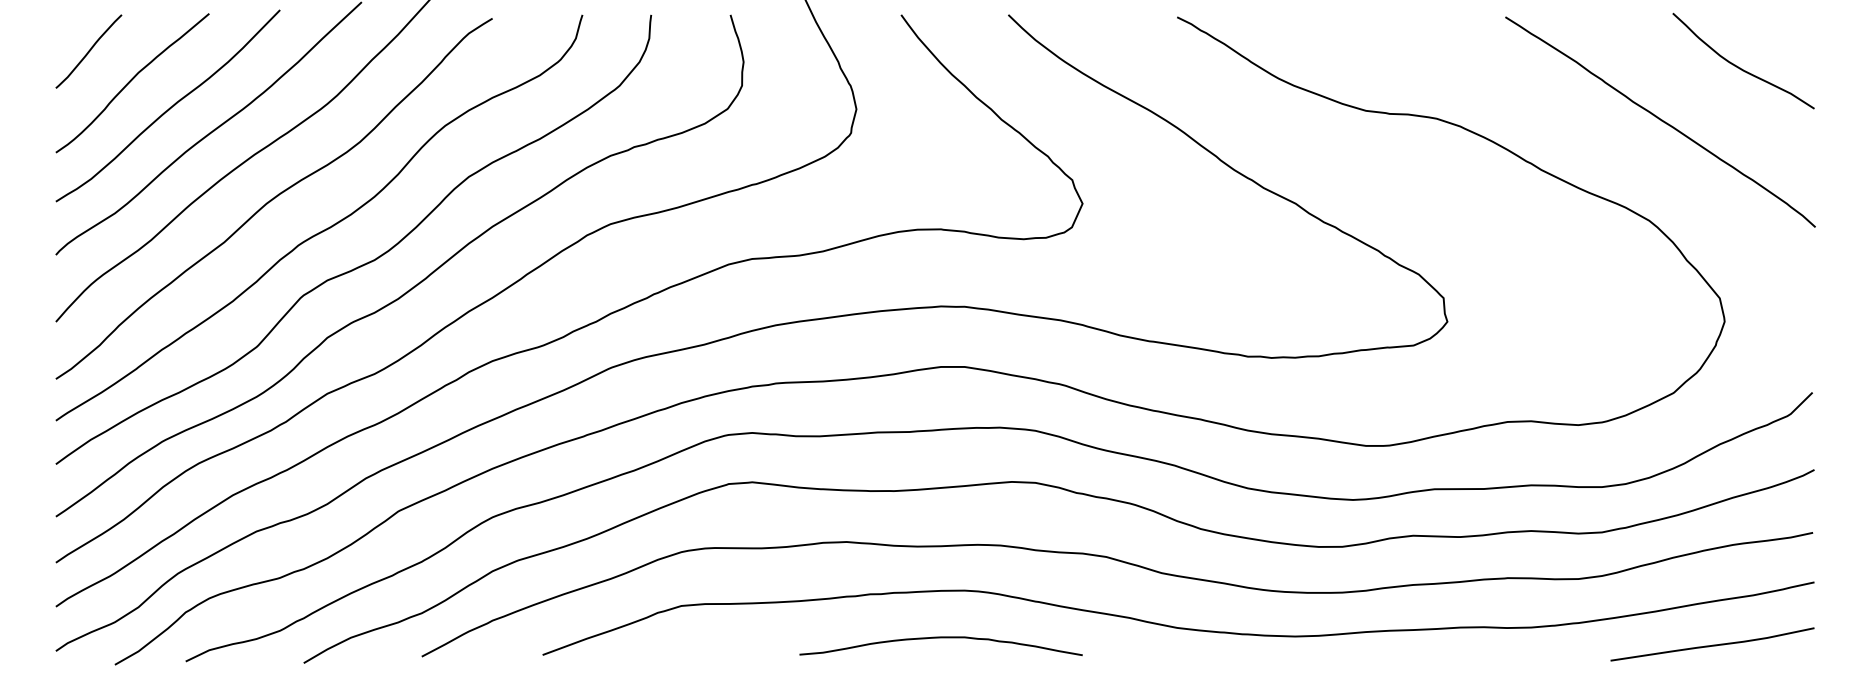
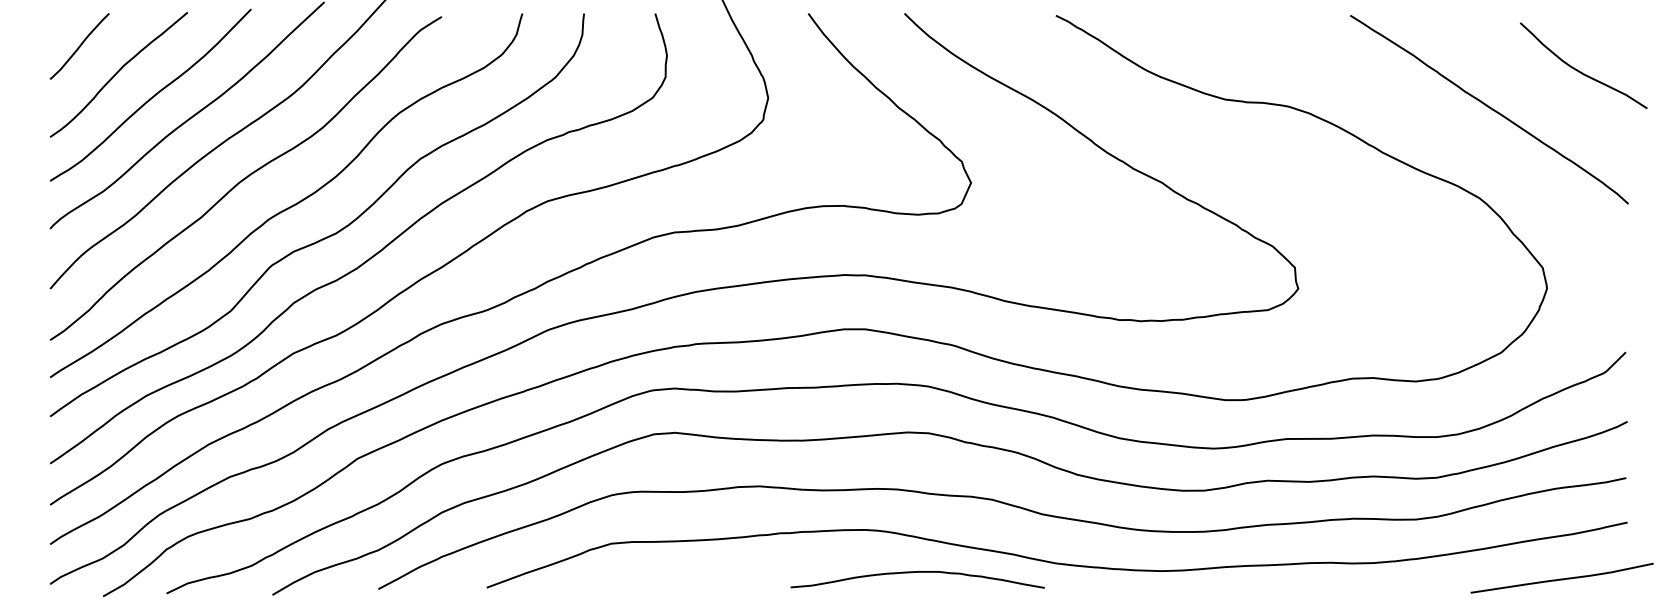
curve: (1740, 67) -> (1580, 71), moved
curve: (940, 638) -> (917, 572), moved
curve: (1712, 644) -> (1562, 578), moved

